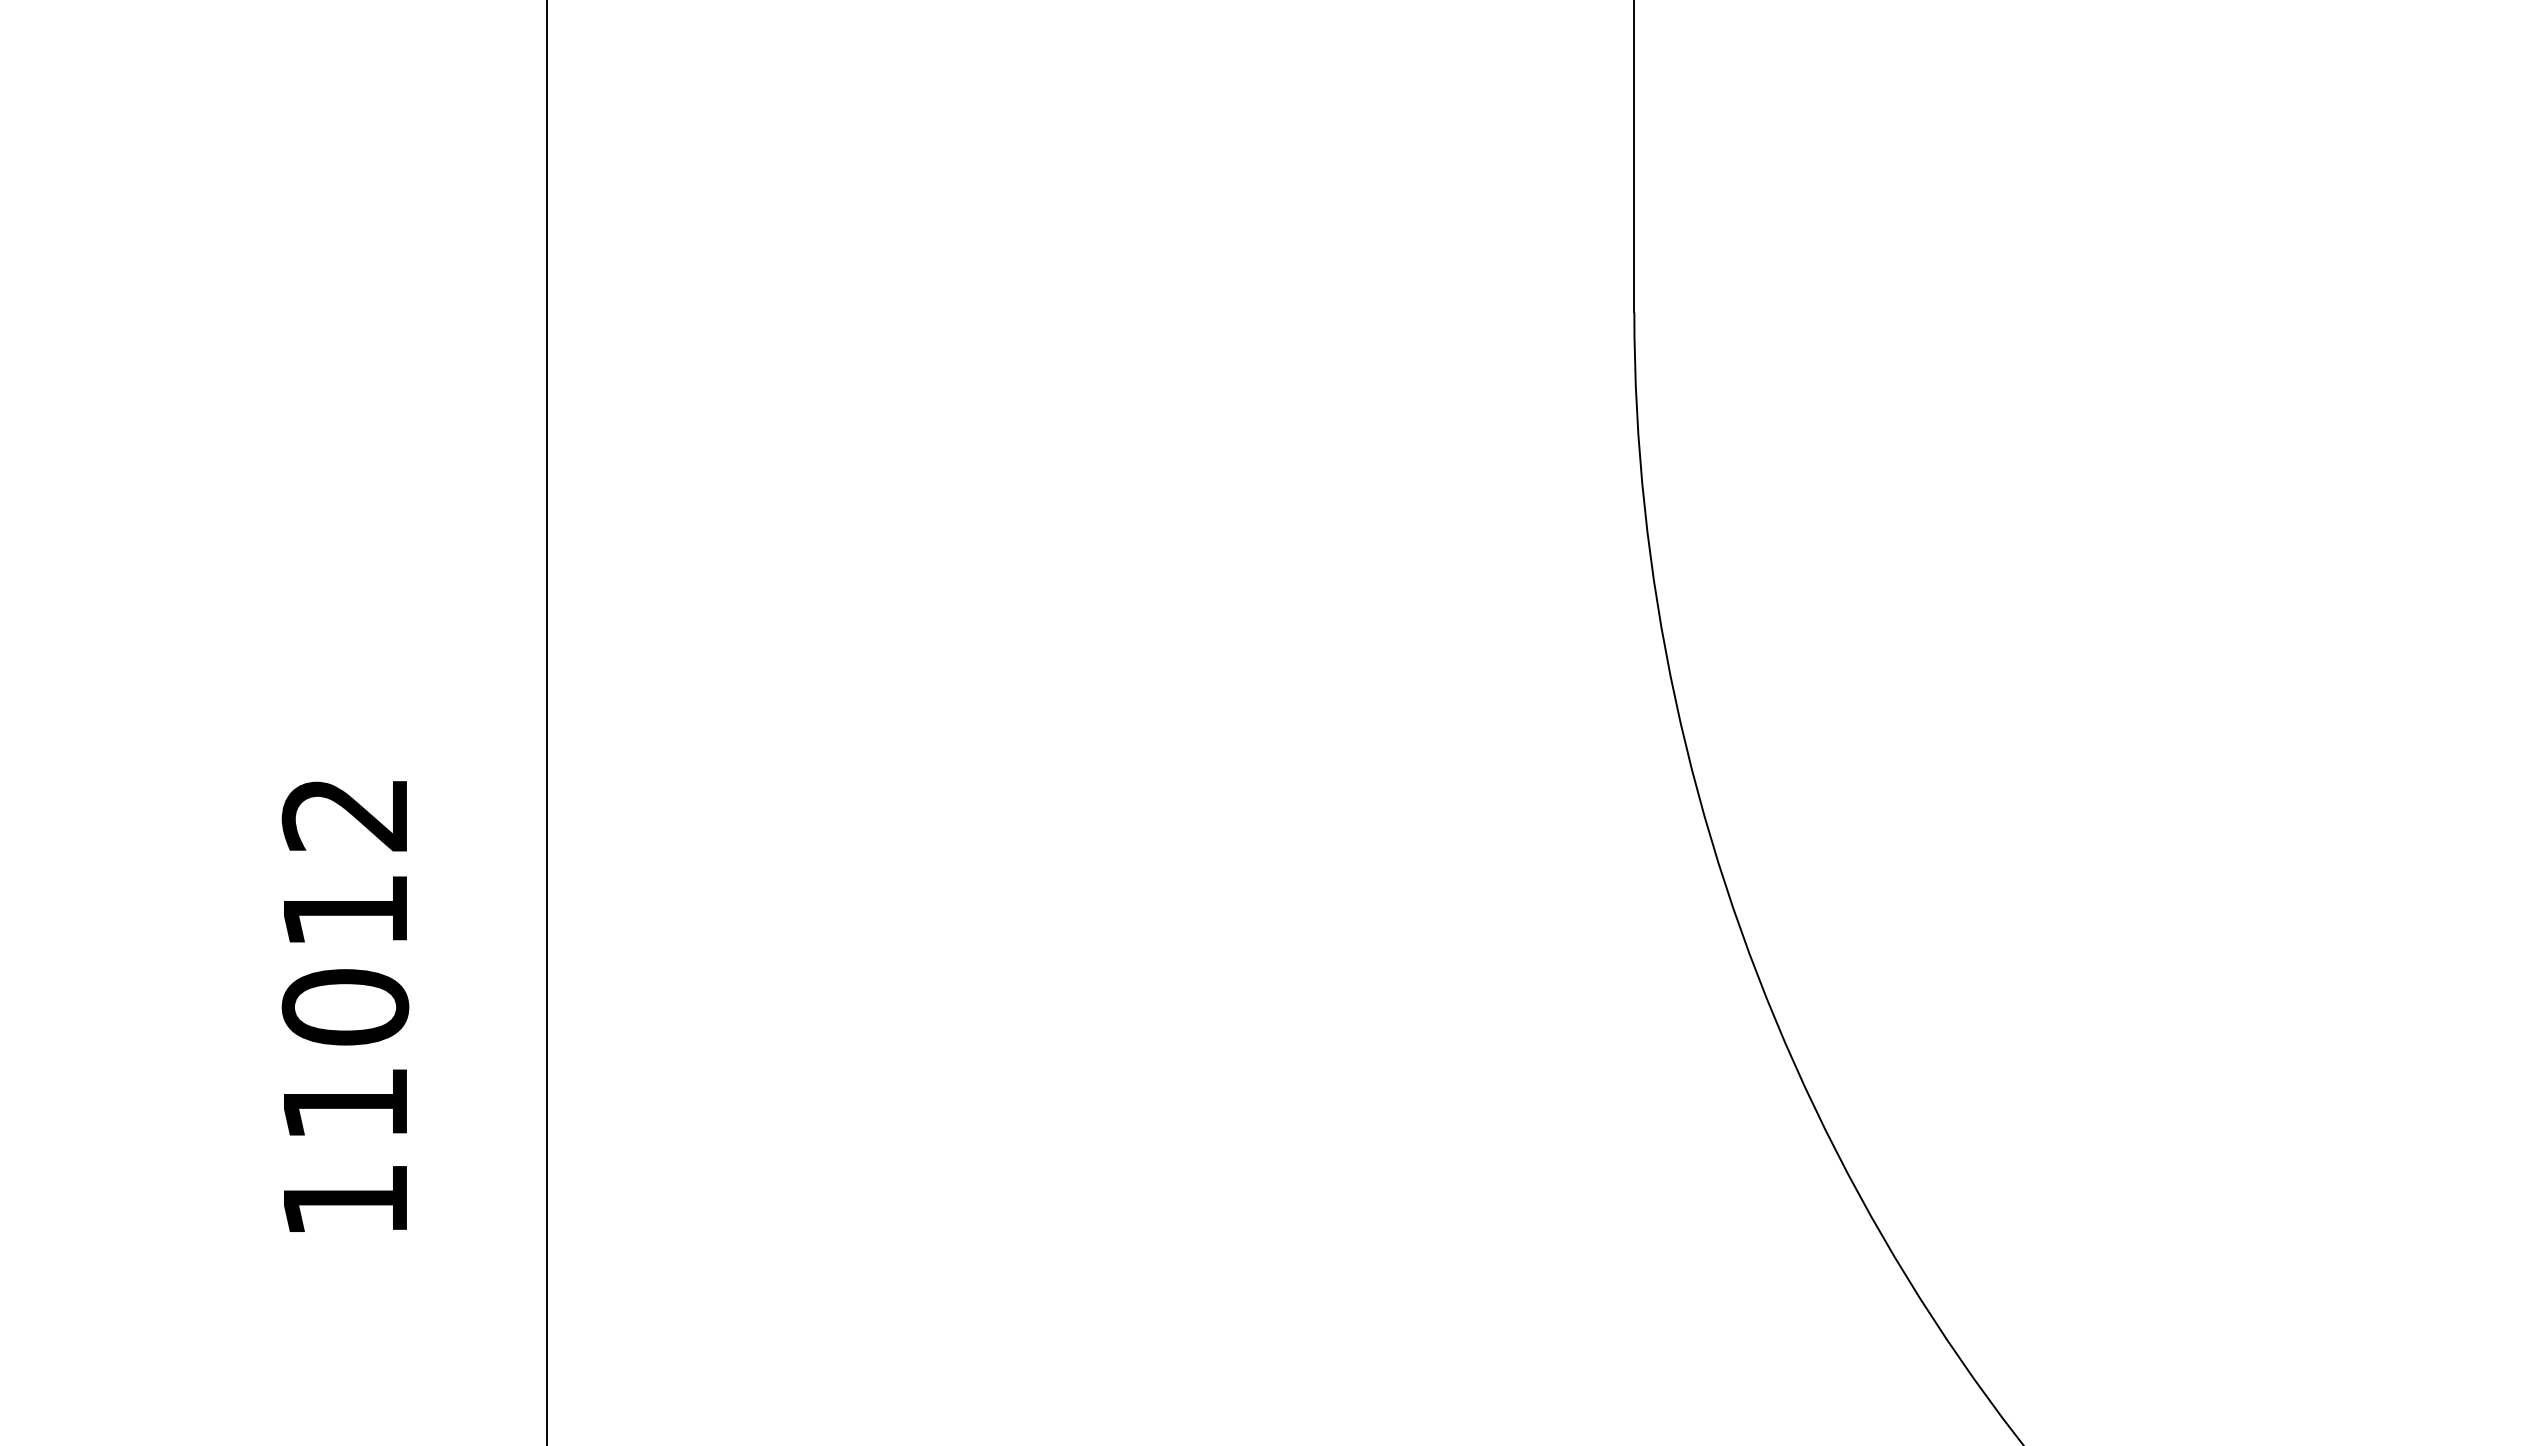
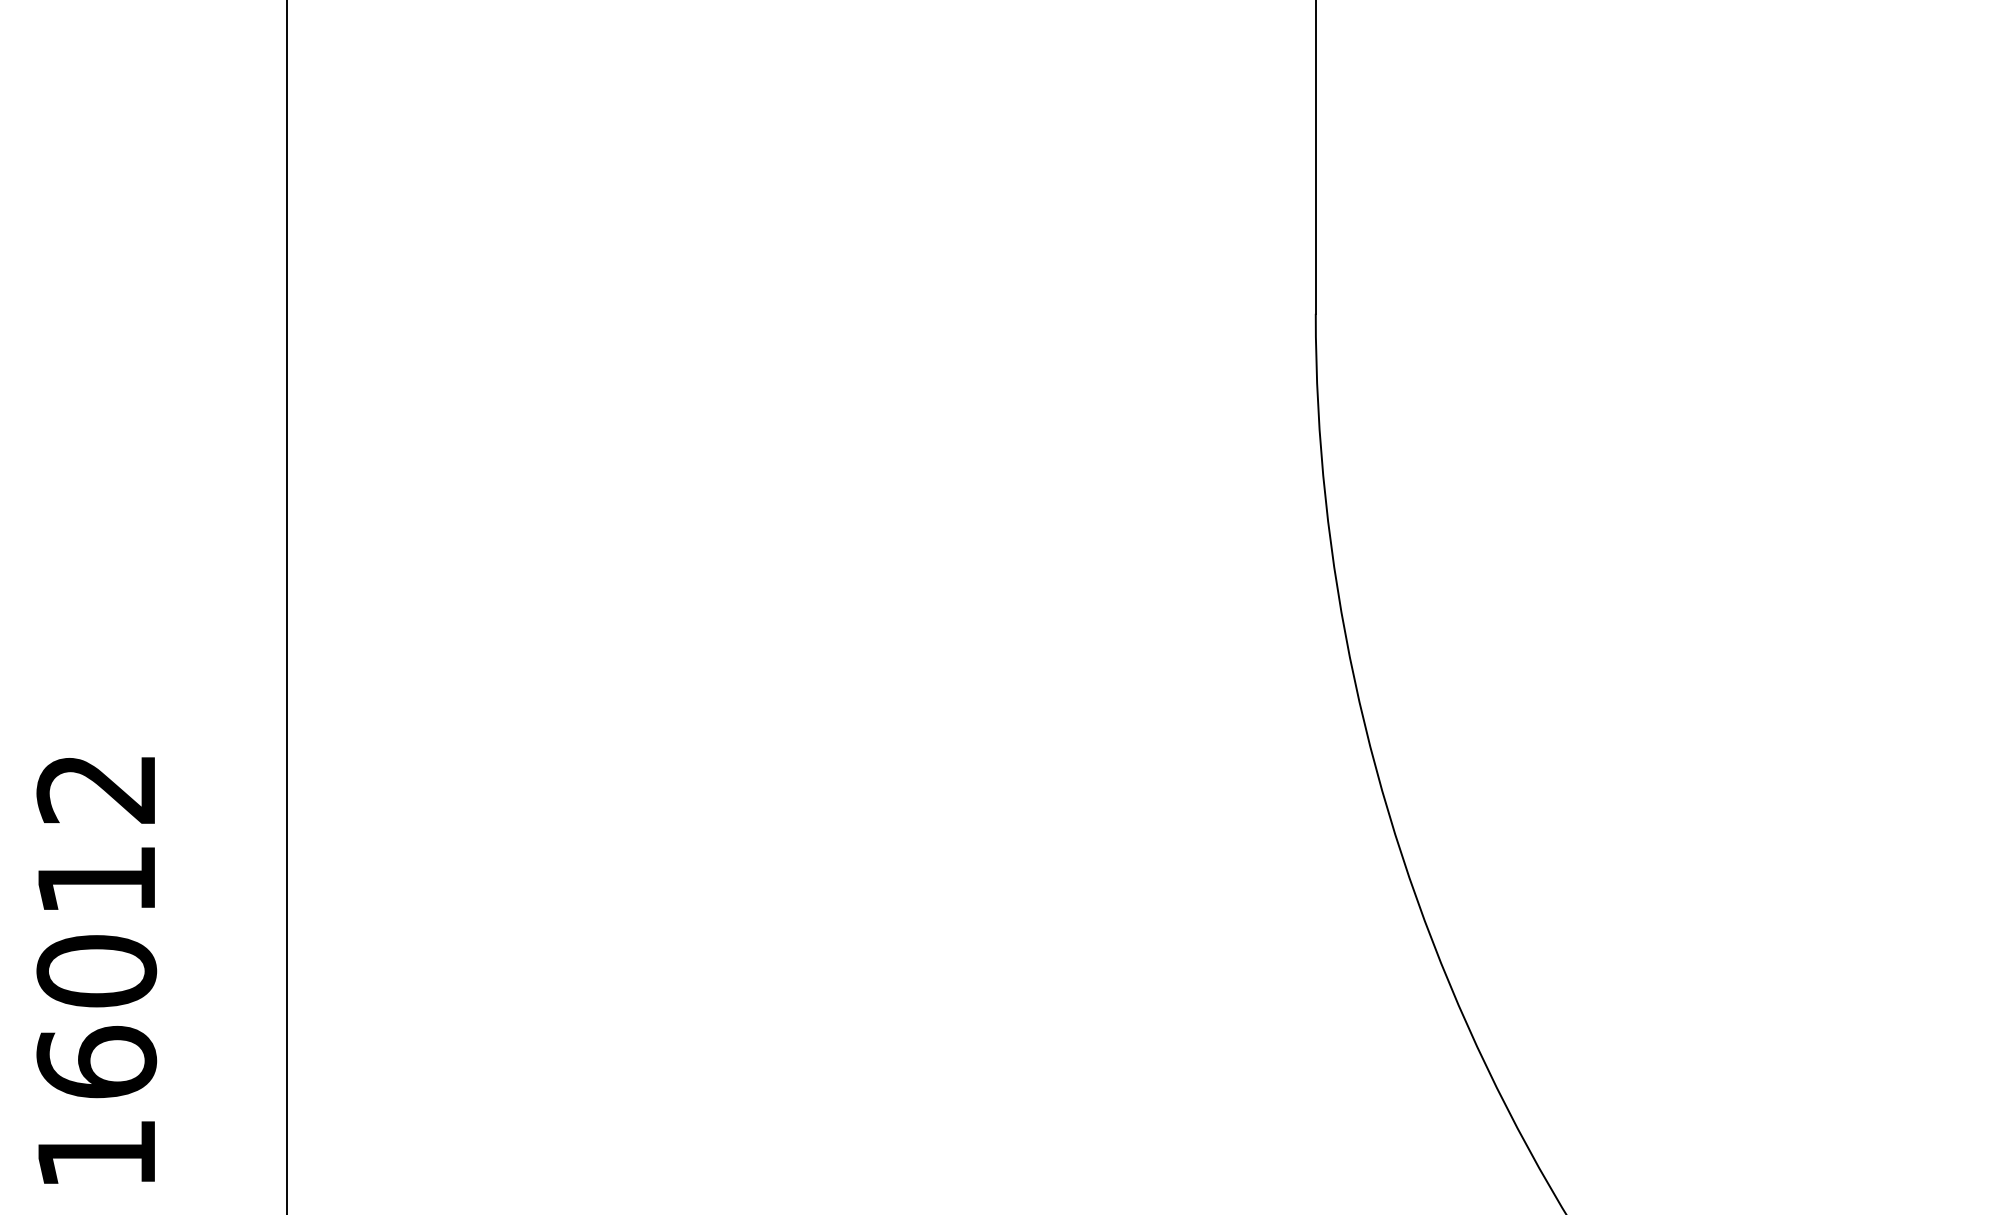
text: (345, 1103) -> (96, 1062), 11012 -> 16012

